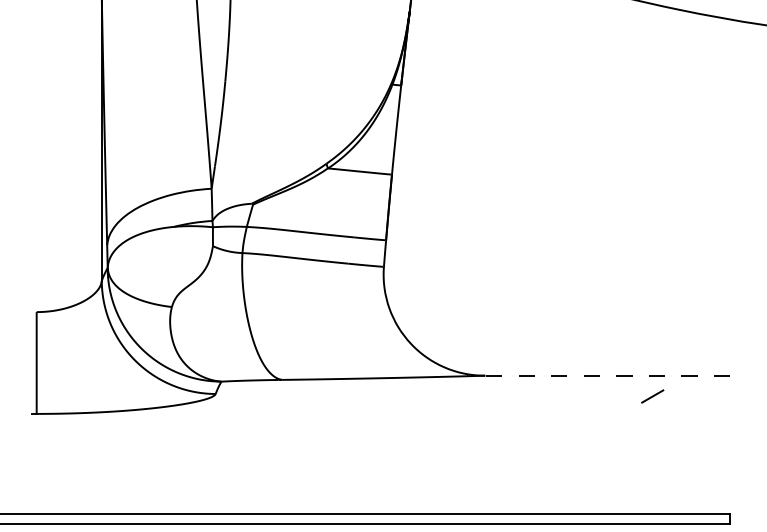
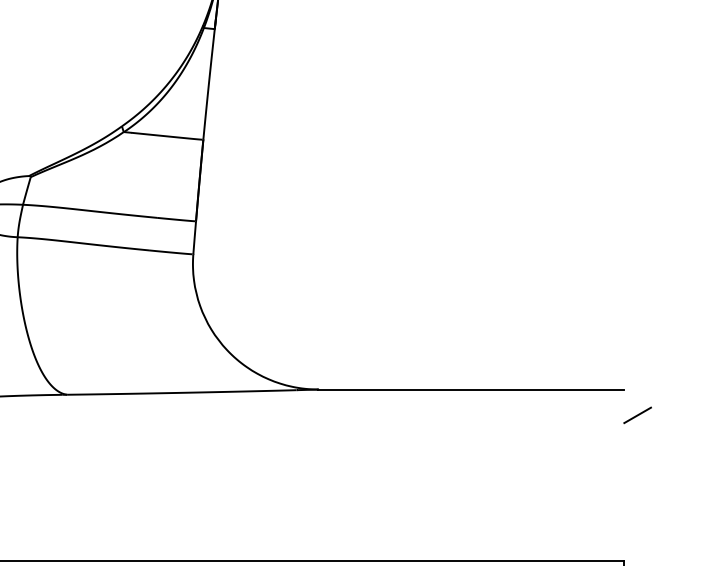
line: (607, 375) -> (471, 389), dashed -> solid
line: (652, 396) -> (637, 415), moved

